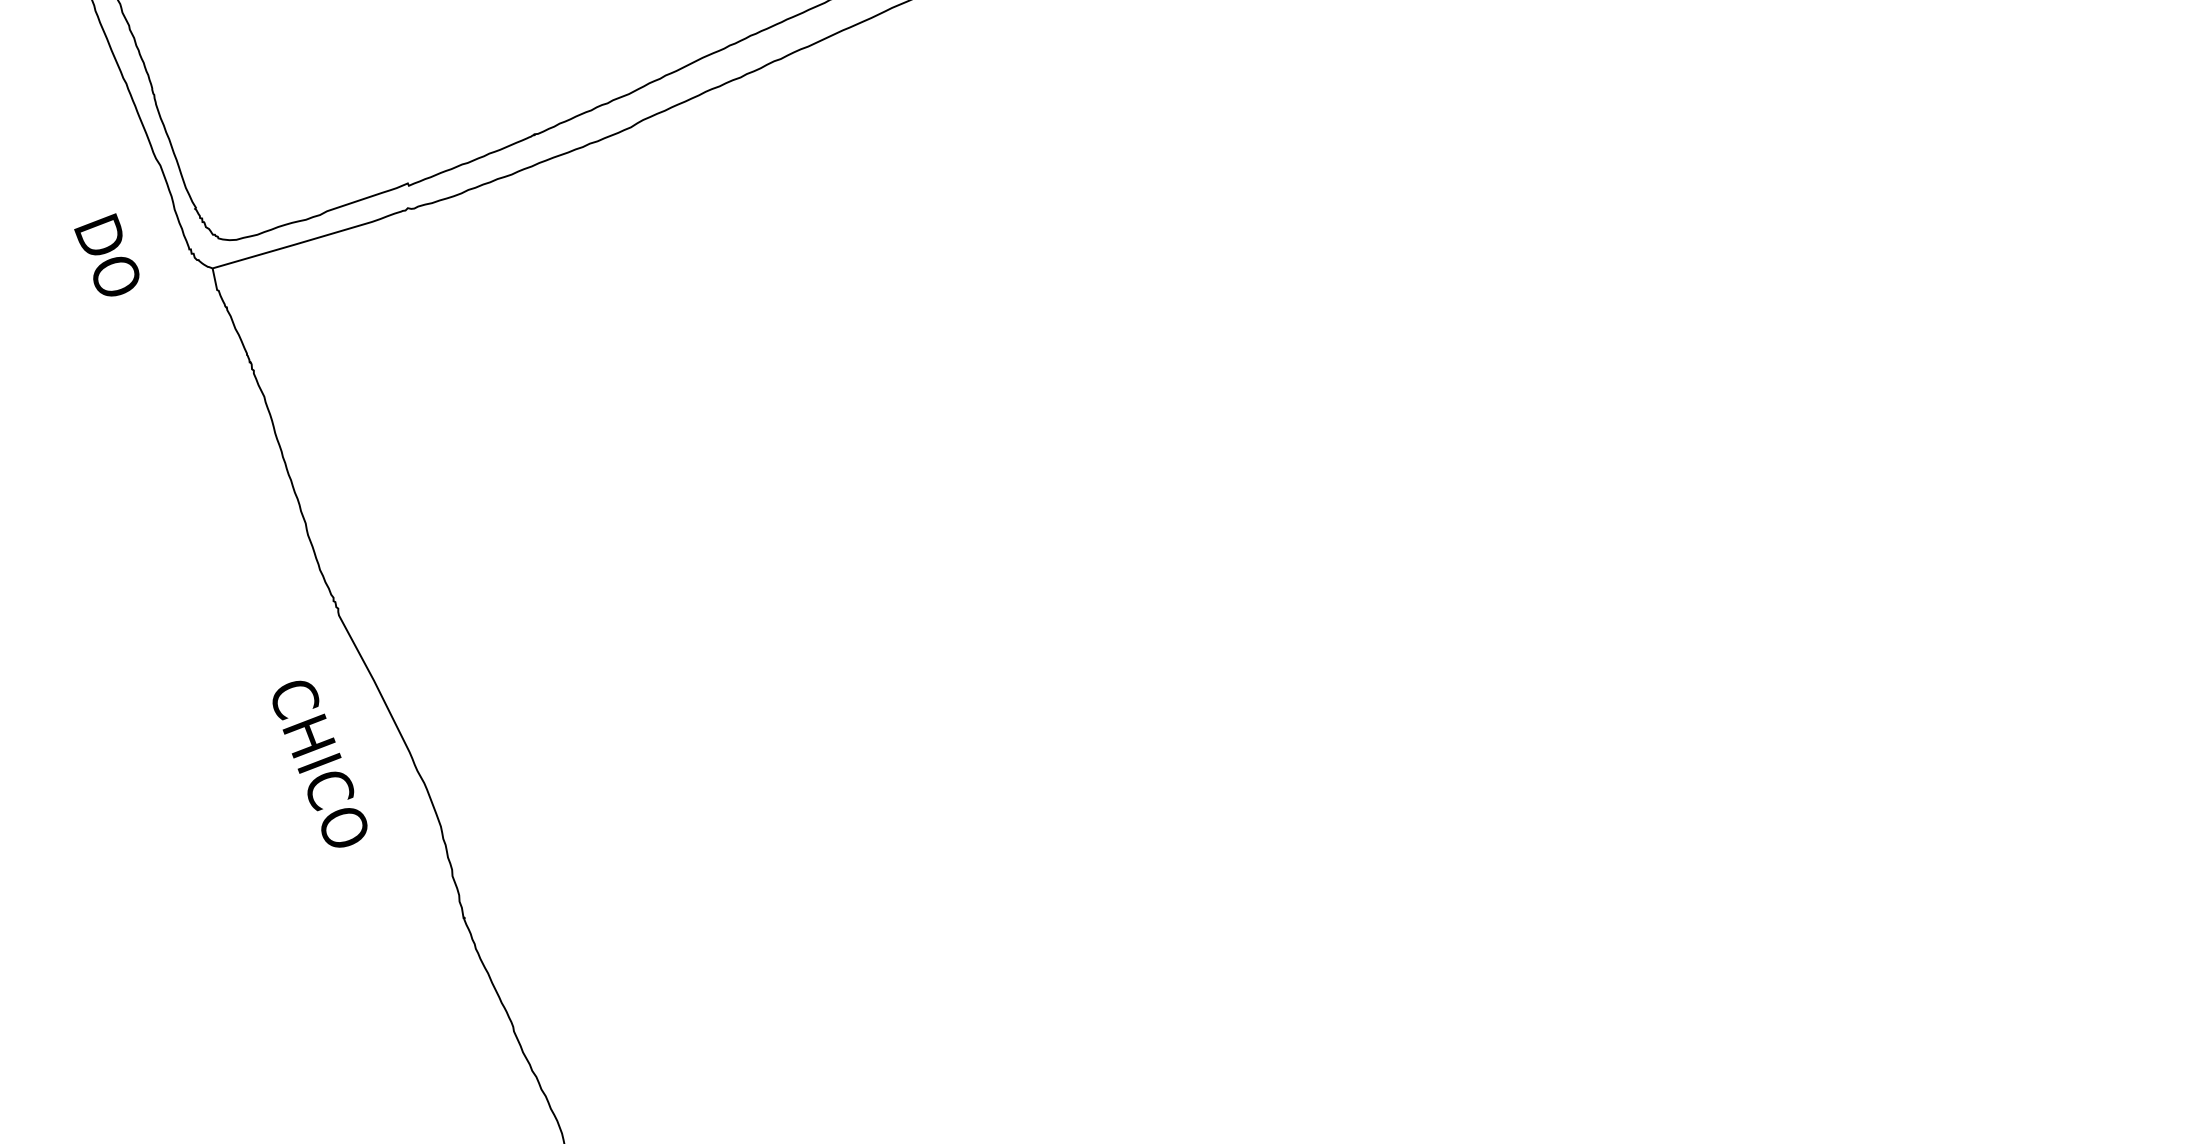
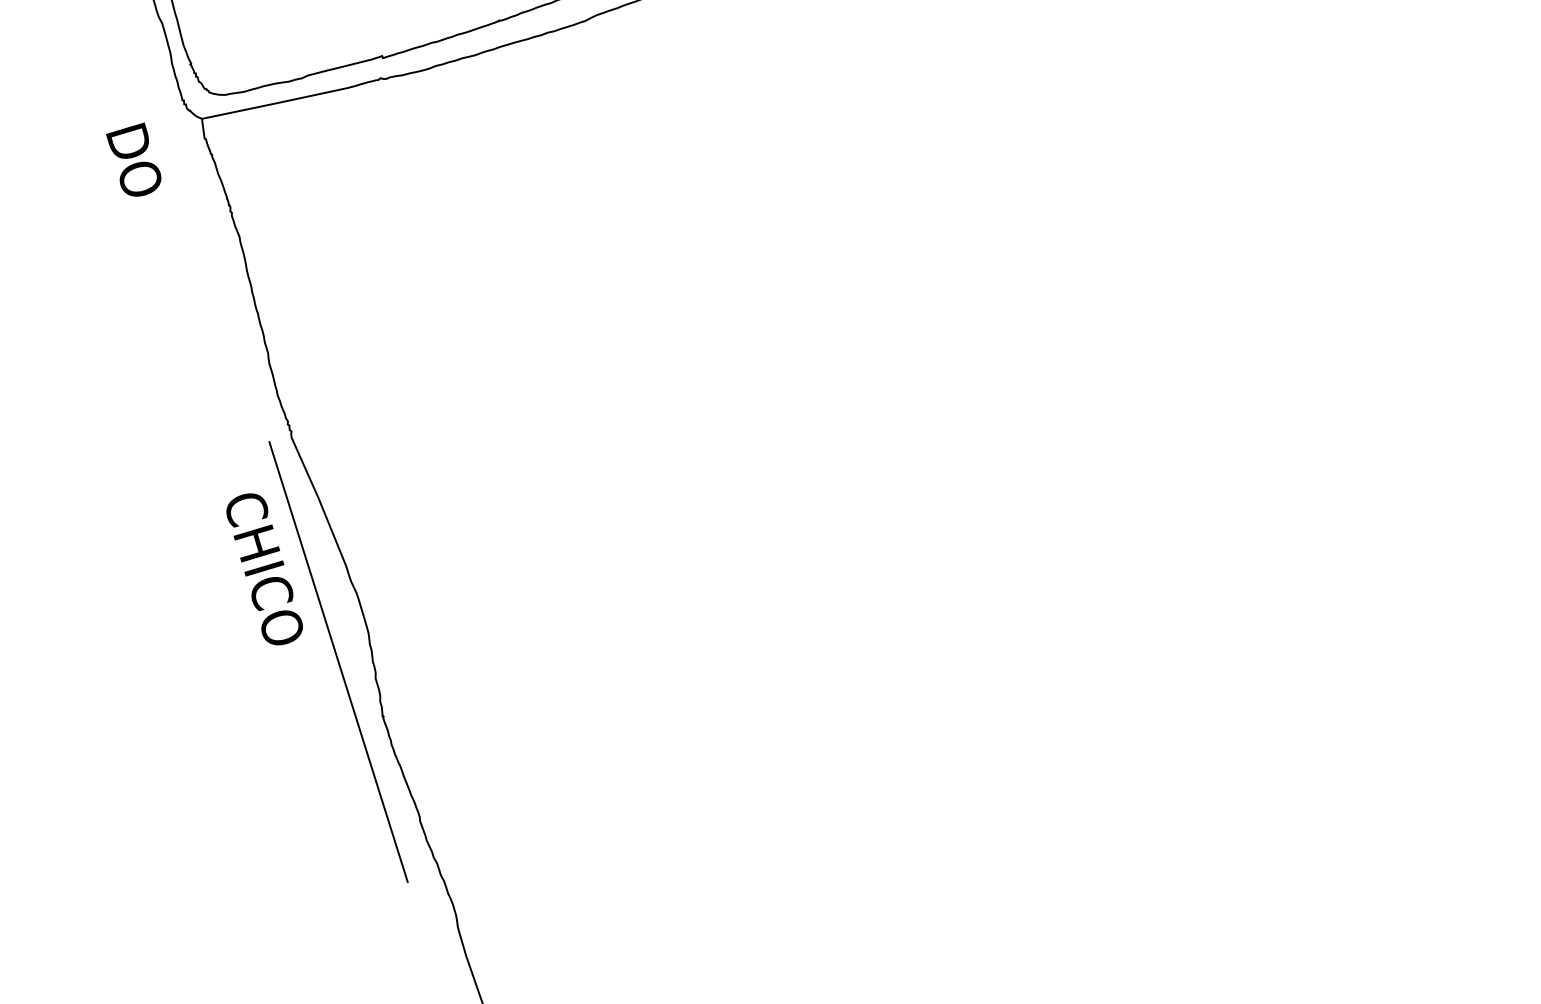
text: (106, 254) -> (133, 158), moved
line: (409, 860) -> (338, 661), added

